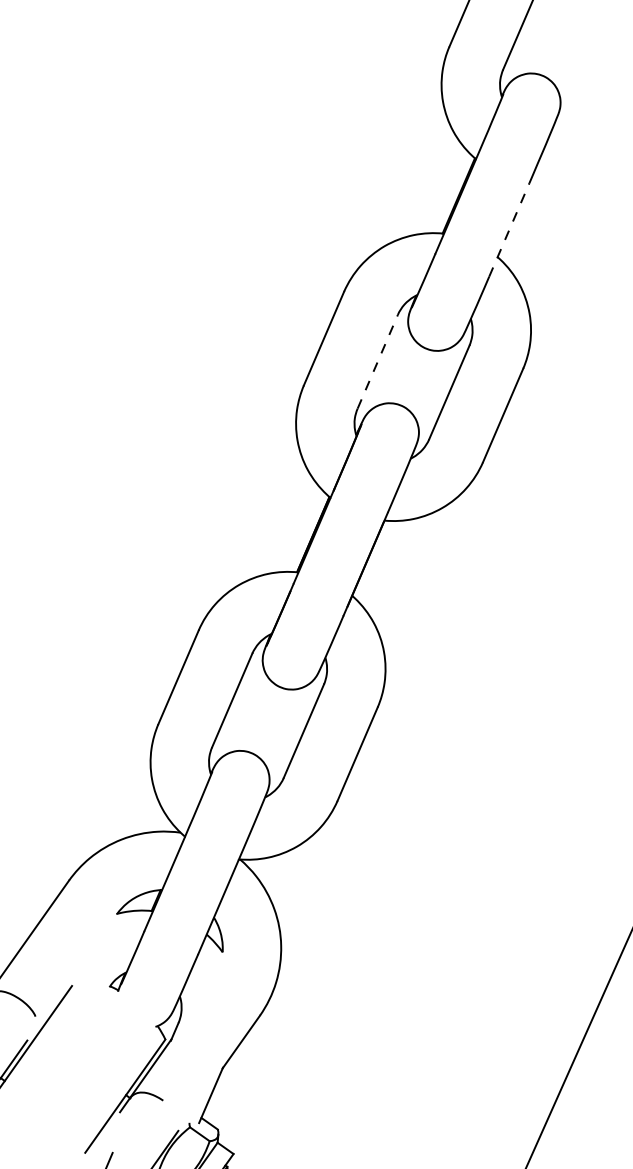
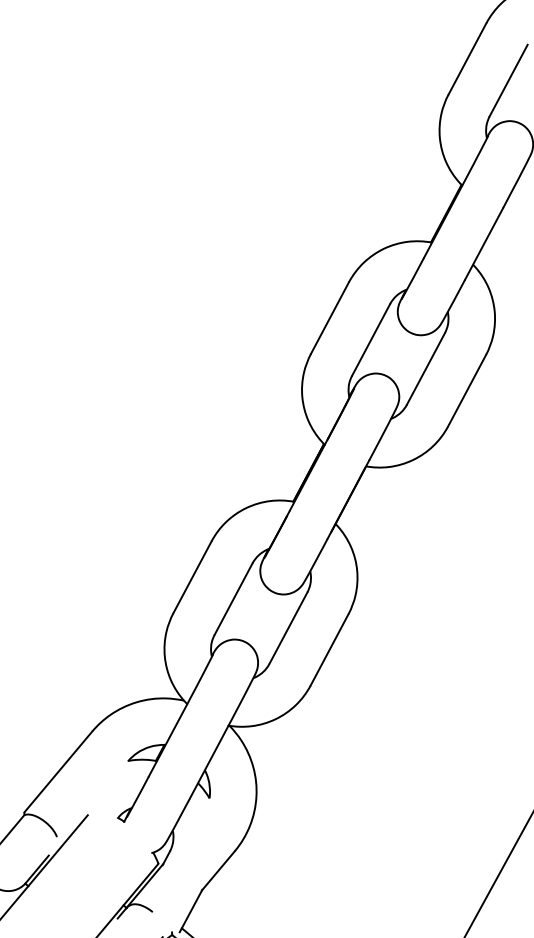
line: (509, 229) -> (484, 243), dashed -> solid
line: (378, 361) -> (371, 339), dashed -> solid

